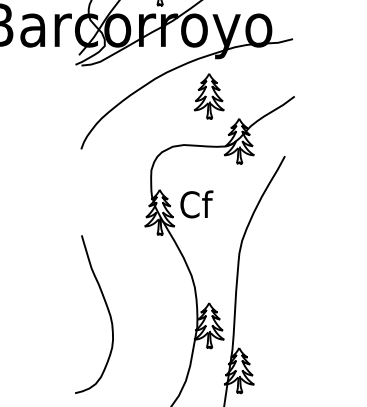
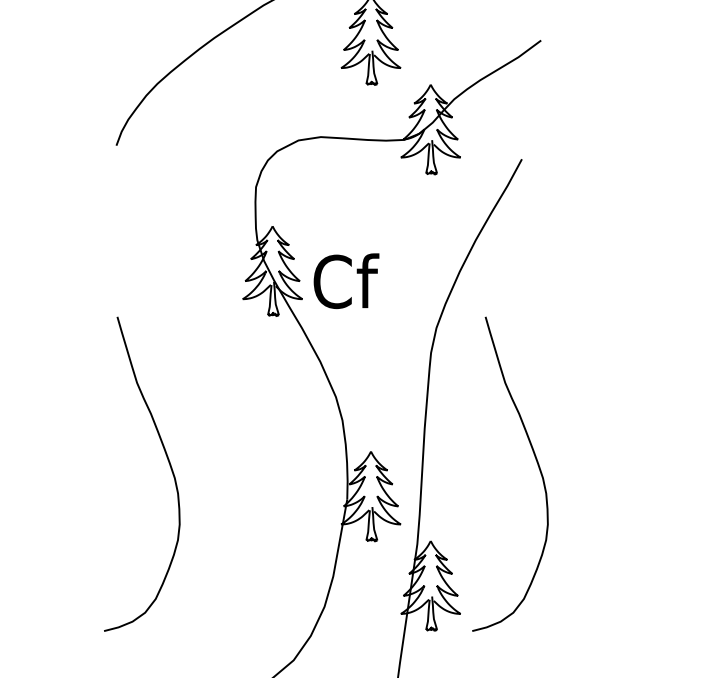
text: (196, 204) -> (345, 281), moved
curve: (292, 310) -> (536, 466), added

